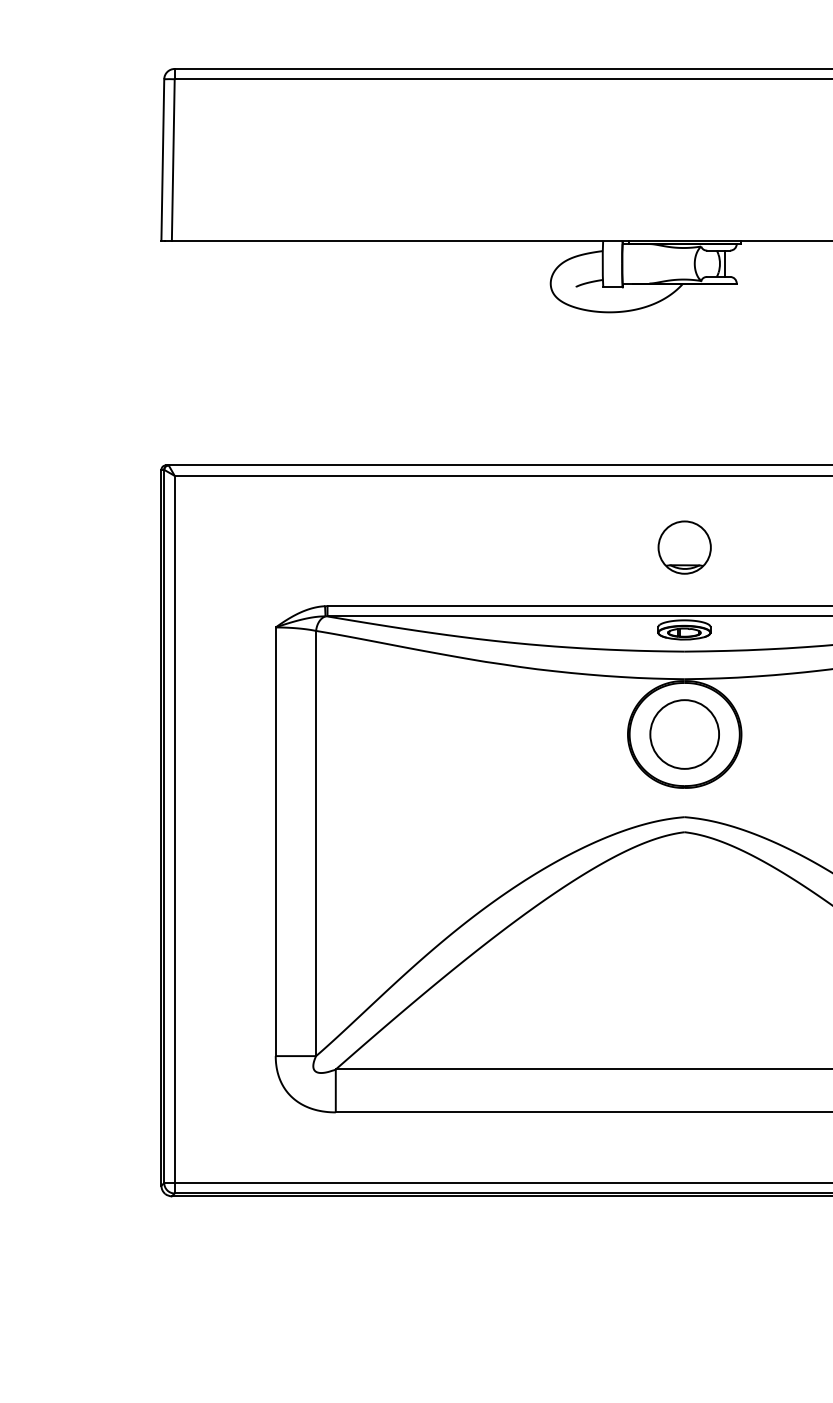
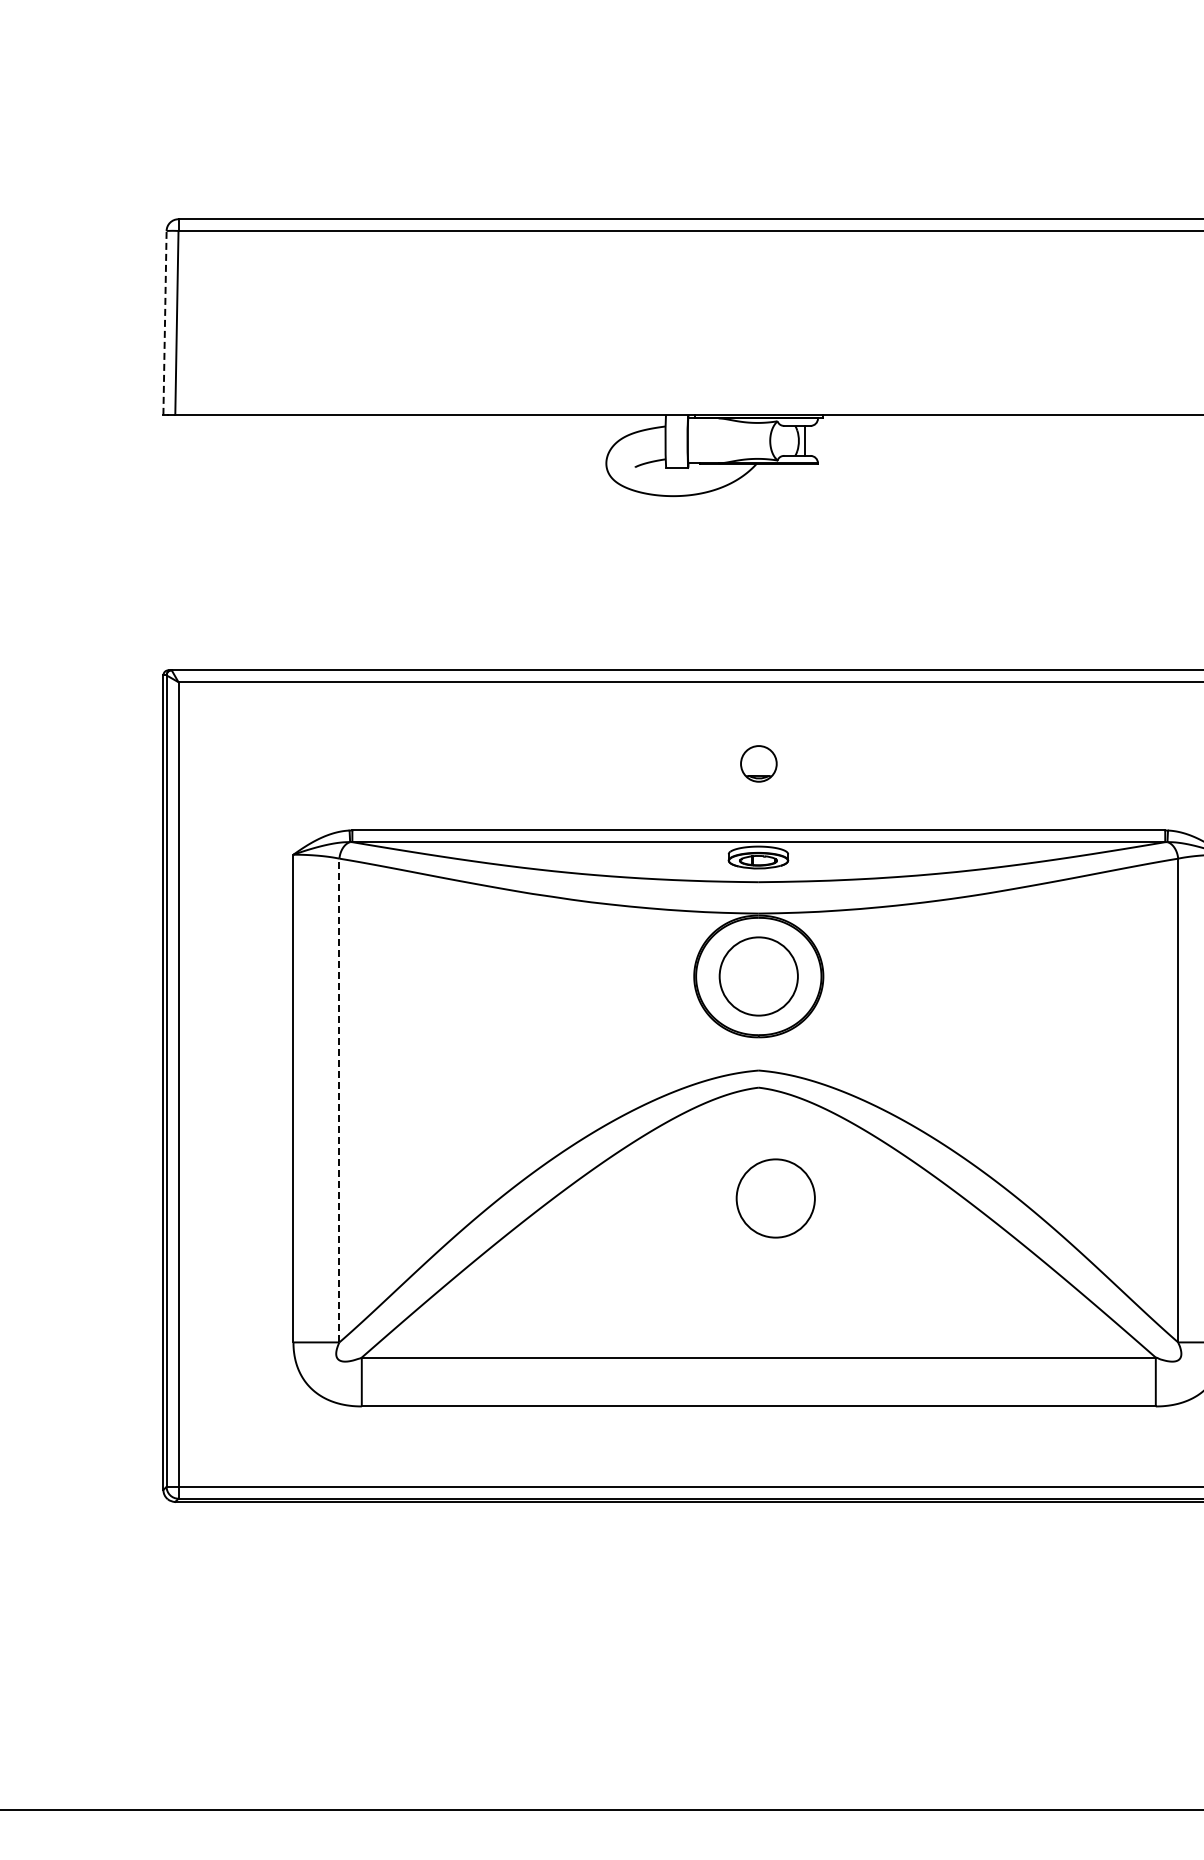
line: (163, 159) -> (165, 322), solid -> dashed
part: (684, 547) -> (758, 763), size x0.6
line: (316, 843) -> (339, 1100), solid -> dashed
circle: (699, 929) -> (775, 1198), added

